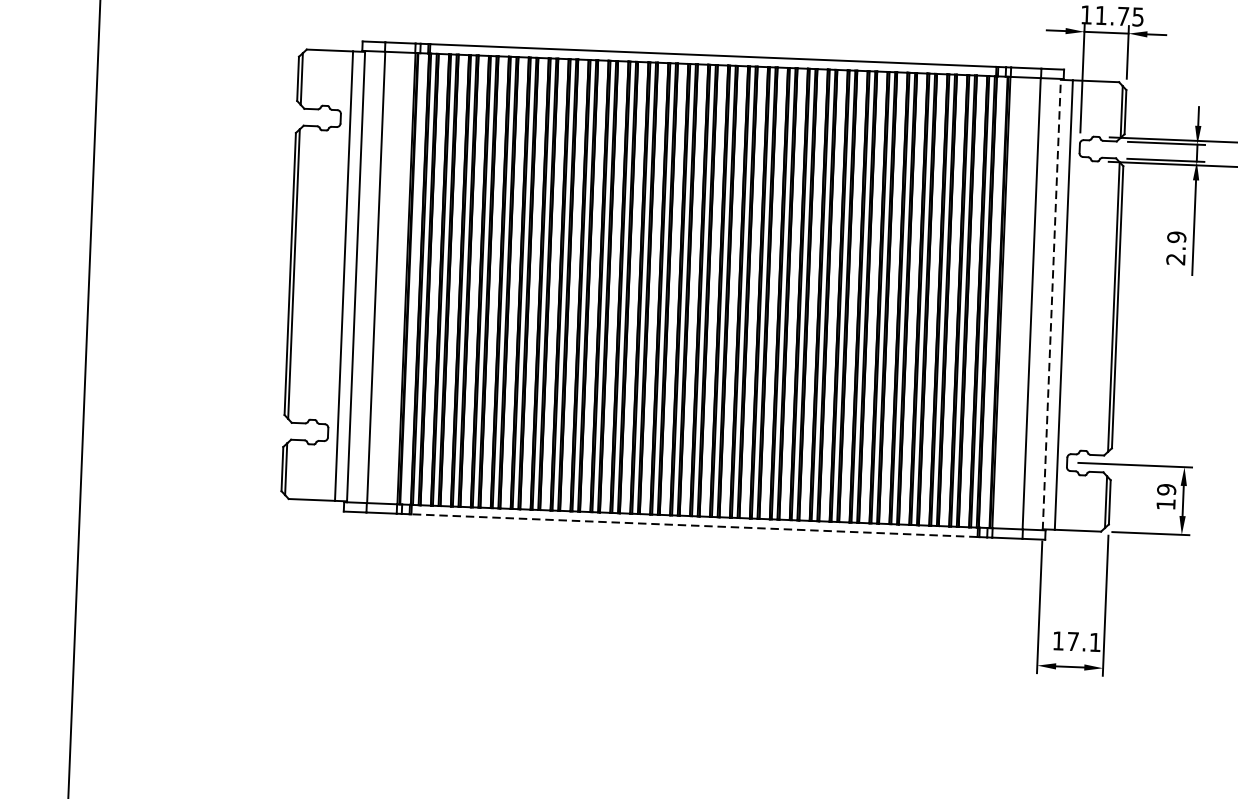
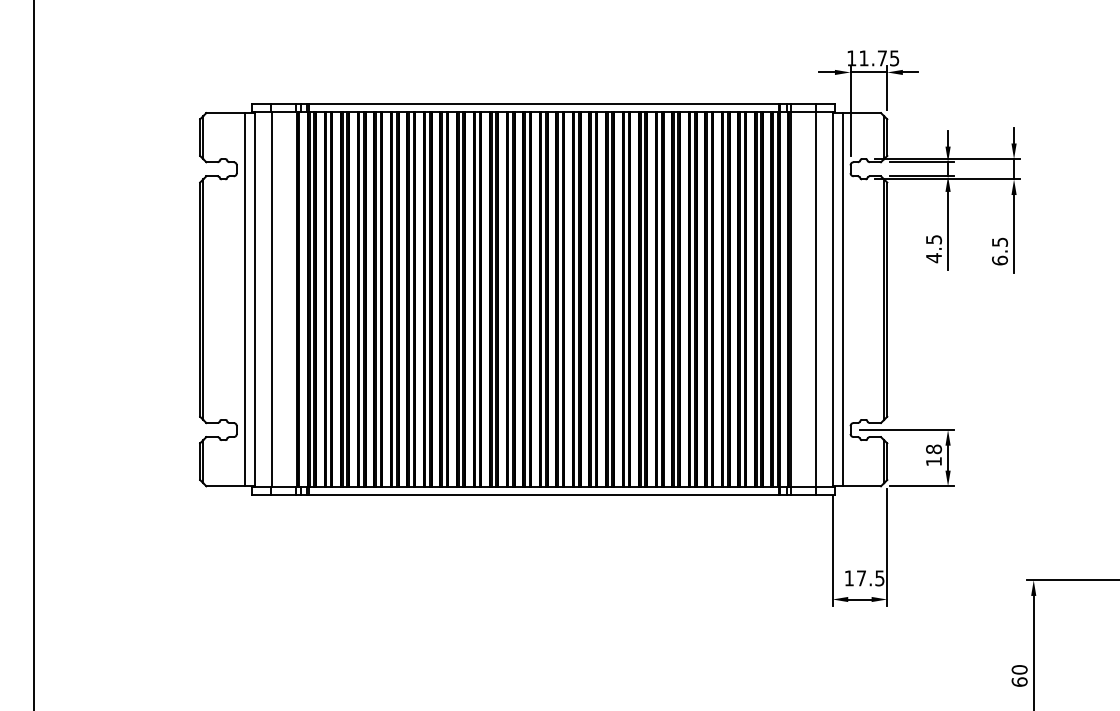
text: (1175, 249) -> (933, 249), 2.9 -> 4.5
line: (1051, 304) -> (832, 299), dashed -> solid
text: (1166, 489) -> (933, 449), 19 -> 18
line: (694, 525) -> (543, 494), dashed -> solid
text: (1094, 642) -> (879, 578), 17.1 -> 17.5

